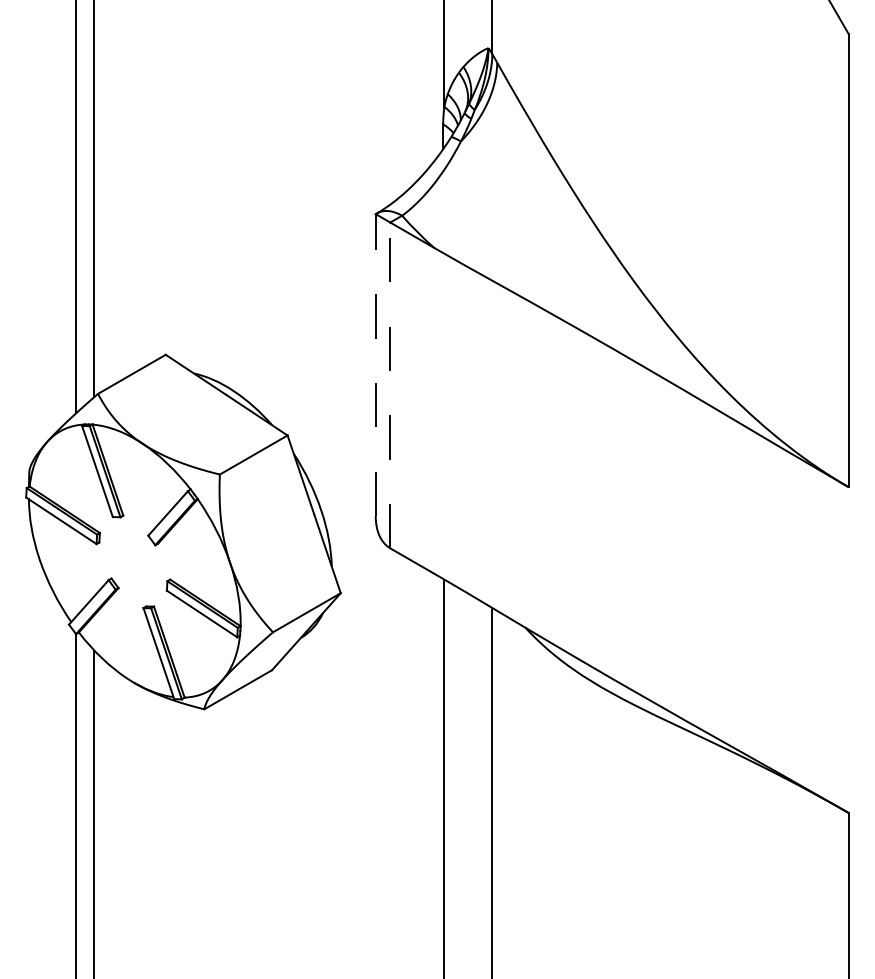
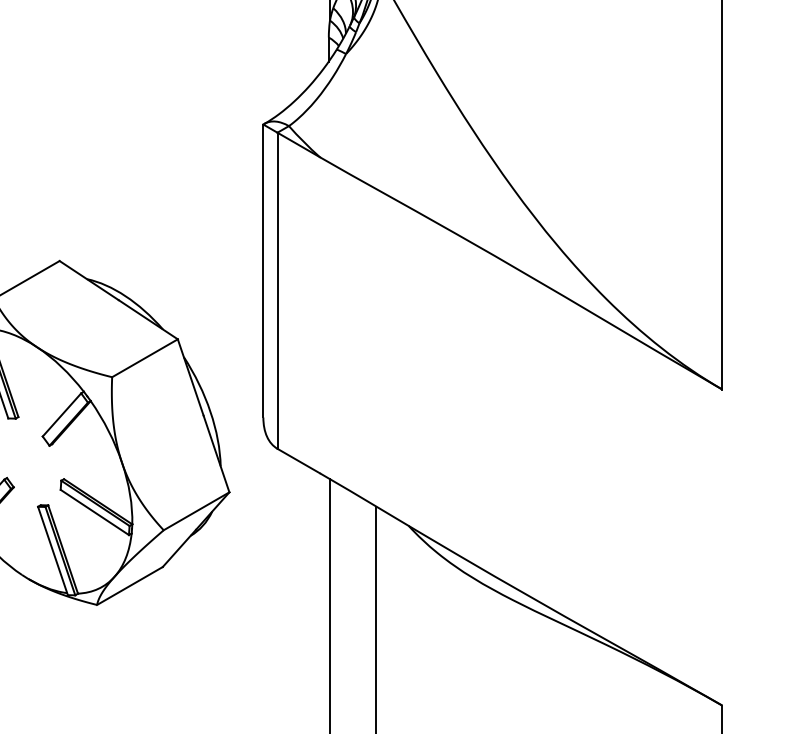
line: (375, 365) -> (263, 271), dashed -> solid
line: (390, 385) -> (277, 290), dashed -> solid

